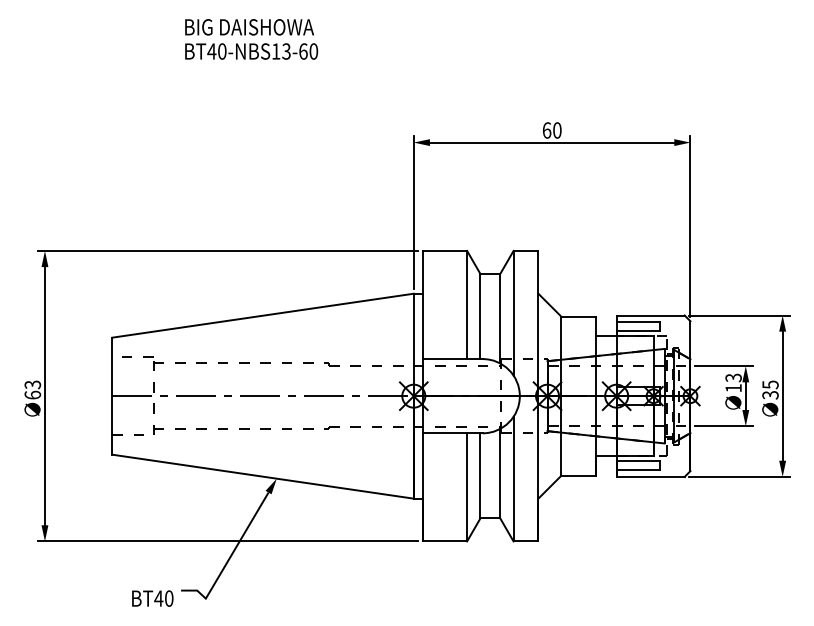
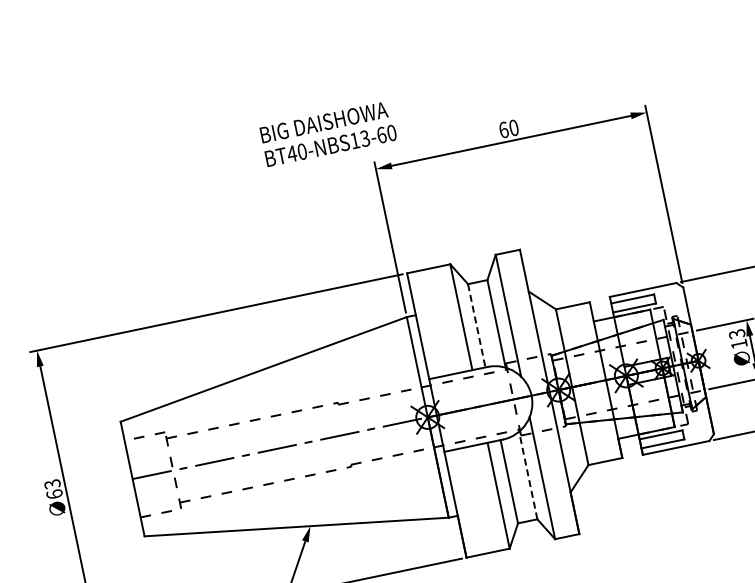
text: (251, 39) -> (328, 134), moved
line: (480, 316) -> (476, 325), solid -> dashed
line: (500, 473) -> (528, 475), solid -> dashed

